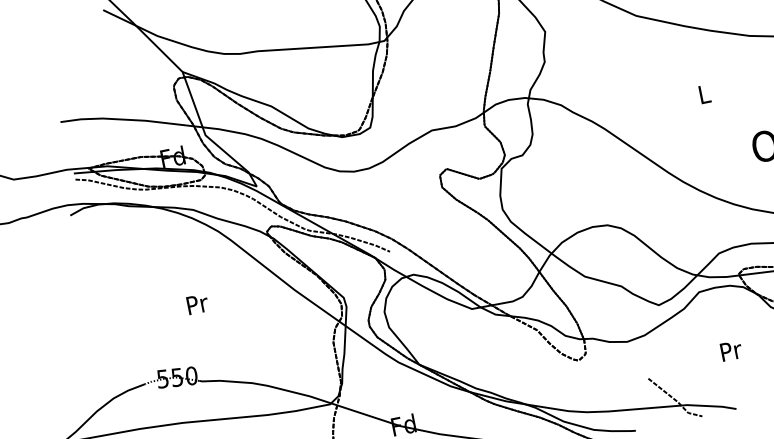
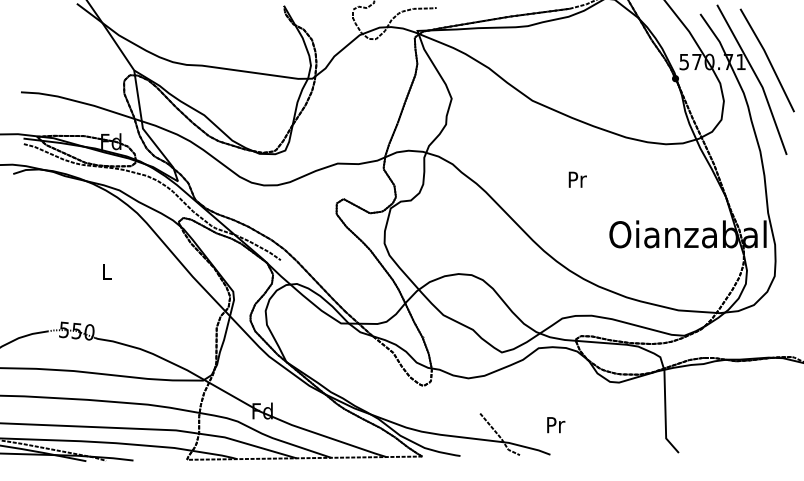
text: (704, 94) -> (577, 179), L -> Pr
text: (198, 303) -> (107, 271), Pr -> L
text: (731, 351) -> (556, 425), moved

